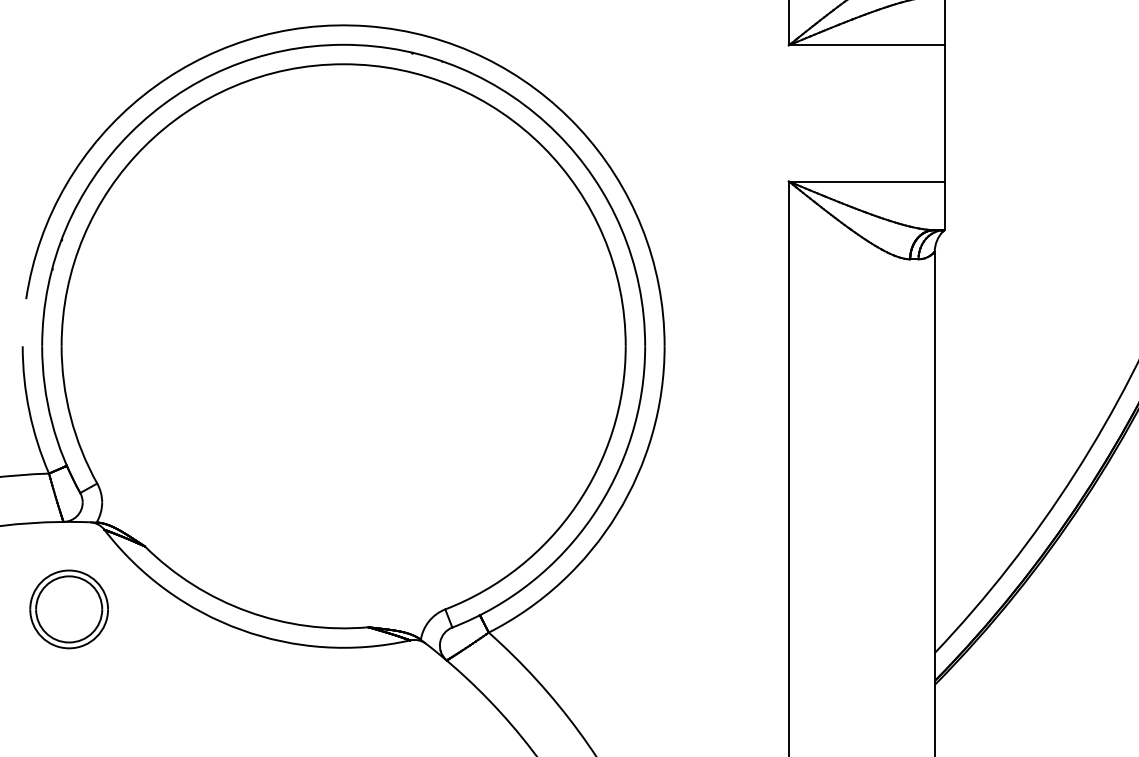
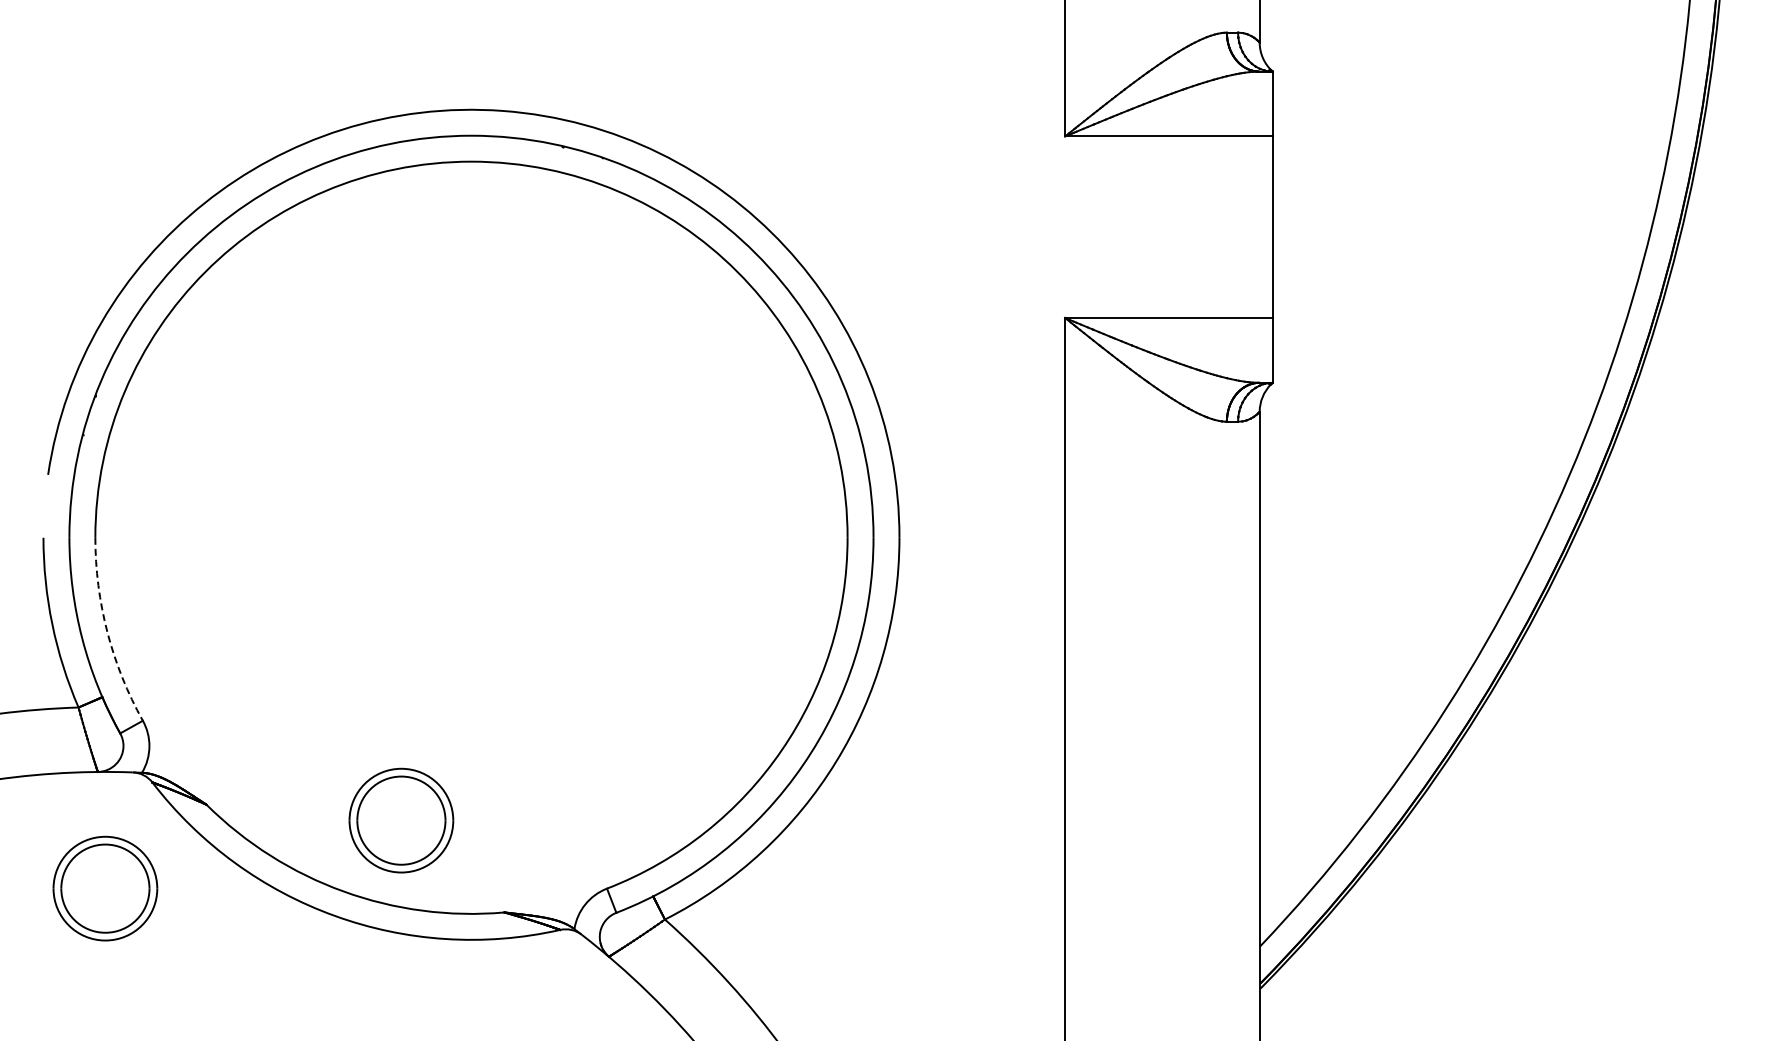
arc: (70, 417) -> (107, 632), solid -> dashed
part: (291, 558) -> (401, 820), added

